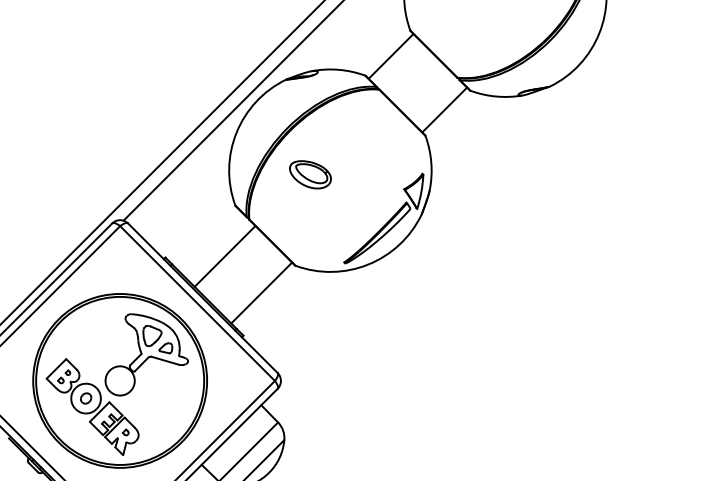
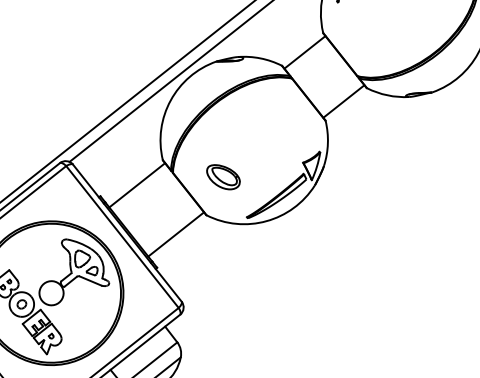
part: (310, 174) -> (223, 177), moved
line: (224, 255) -> (136, 184), moved

